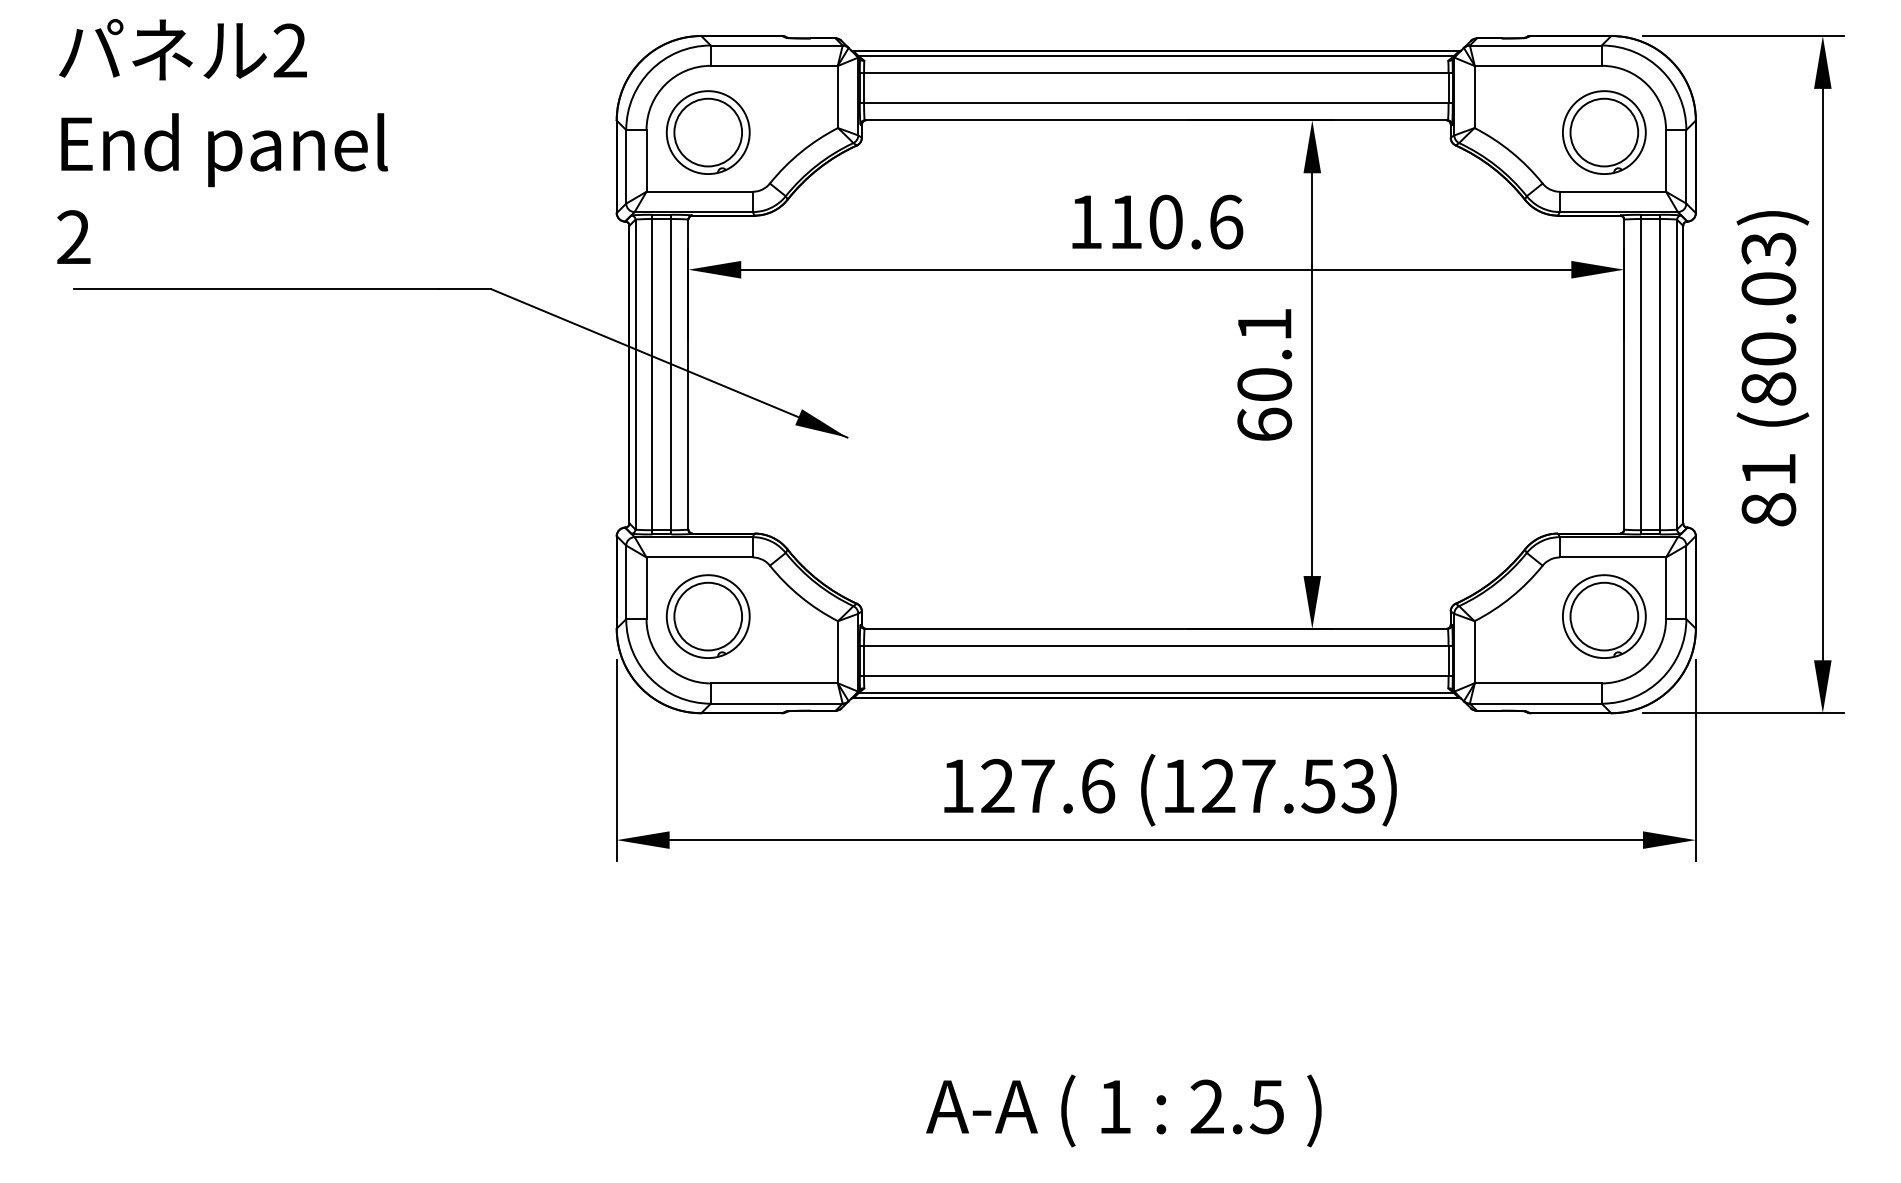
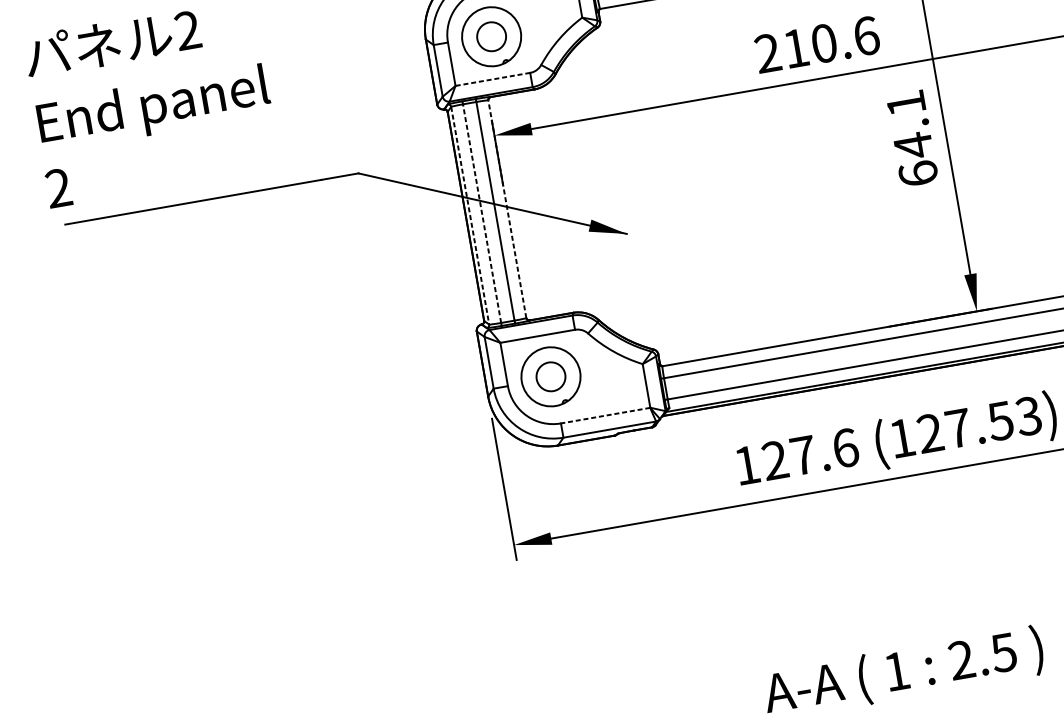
circle: (708, 132) -> (491, 36), size x0.6
line: (699, 191) -> (492, 79), solid -> dashed
text: (1085, 221) -> (767, 52), 110.6 -> 210.6
line: (635, 374) -> (470, 215), solid -> dashed
line: (652, 374) -> (482, 213), solid -> dashed
line: (688, 374) -> (507, 209), solid -> dashed
text: (1264, 384) -> (913, 145), 60.1 -> 64.1
circle: (708, 616) -> (551, 376), size x0.6
line: (774, 683) -> (605, 415), solid -> dashed

